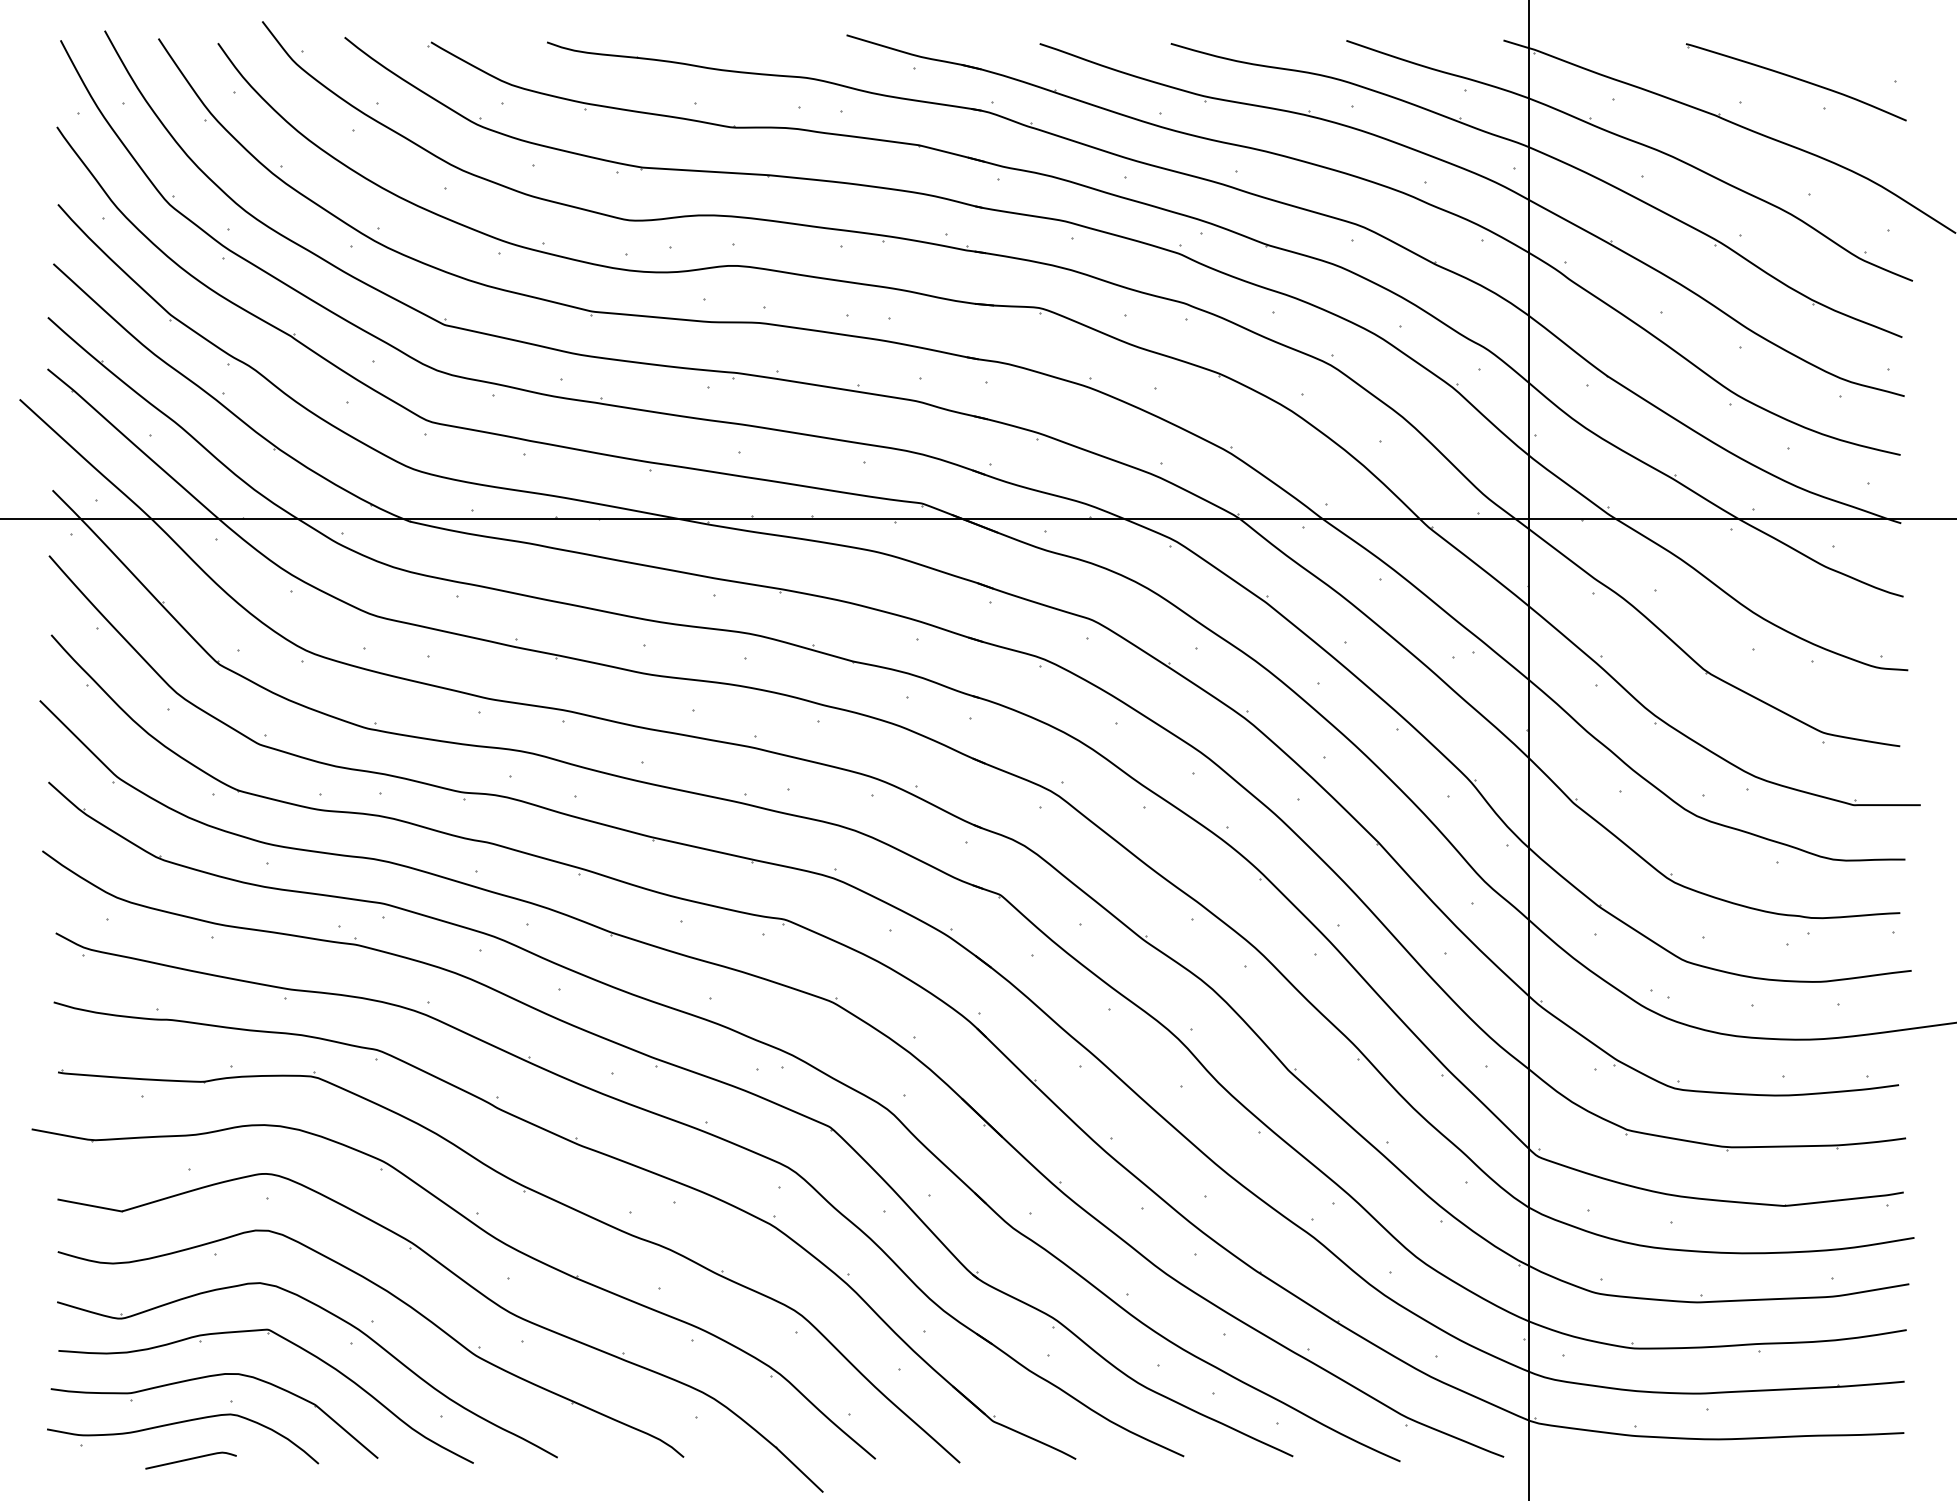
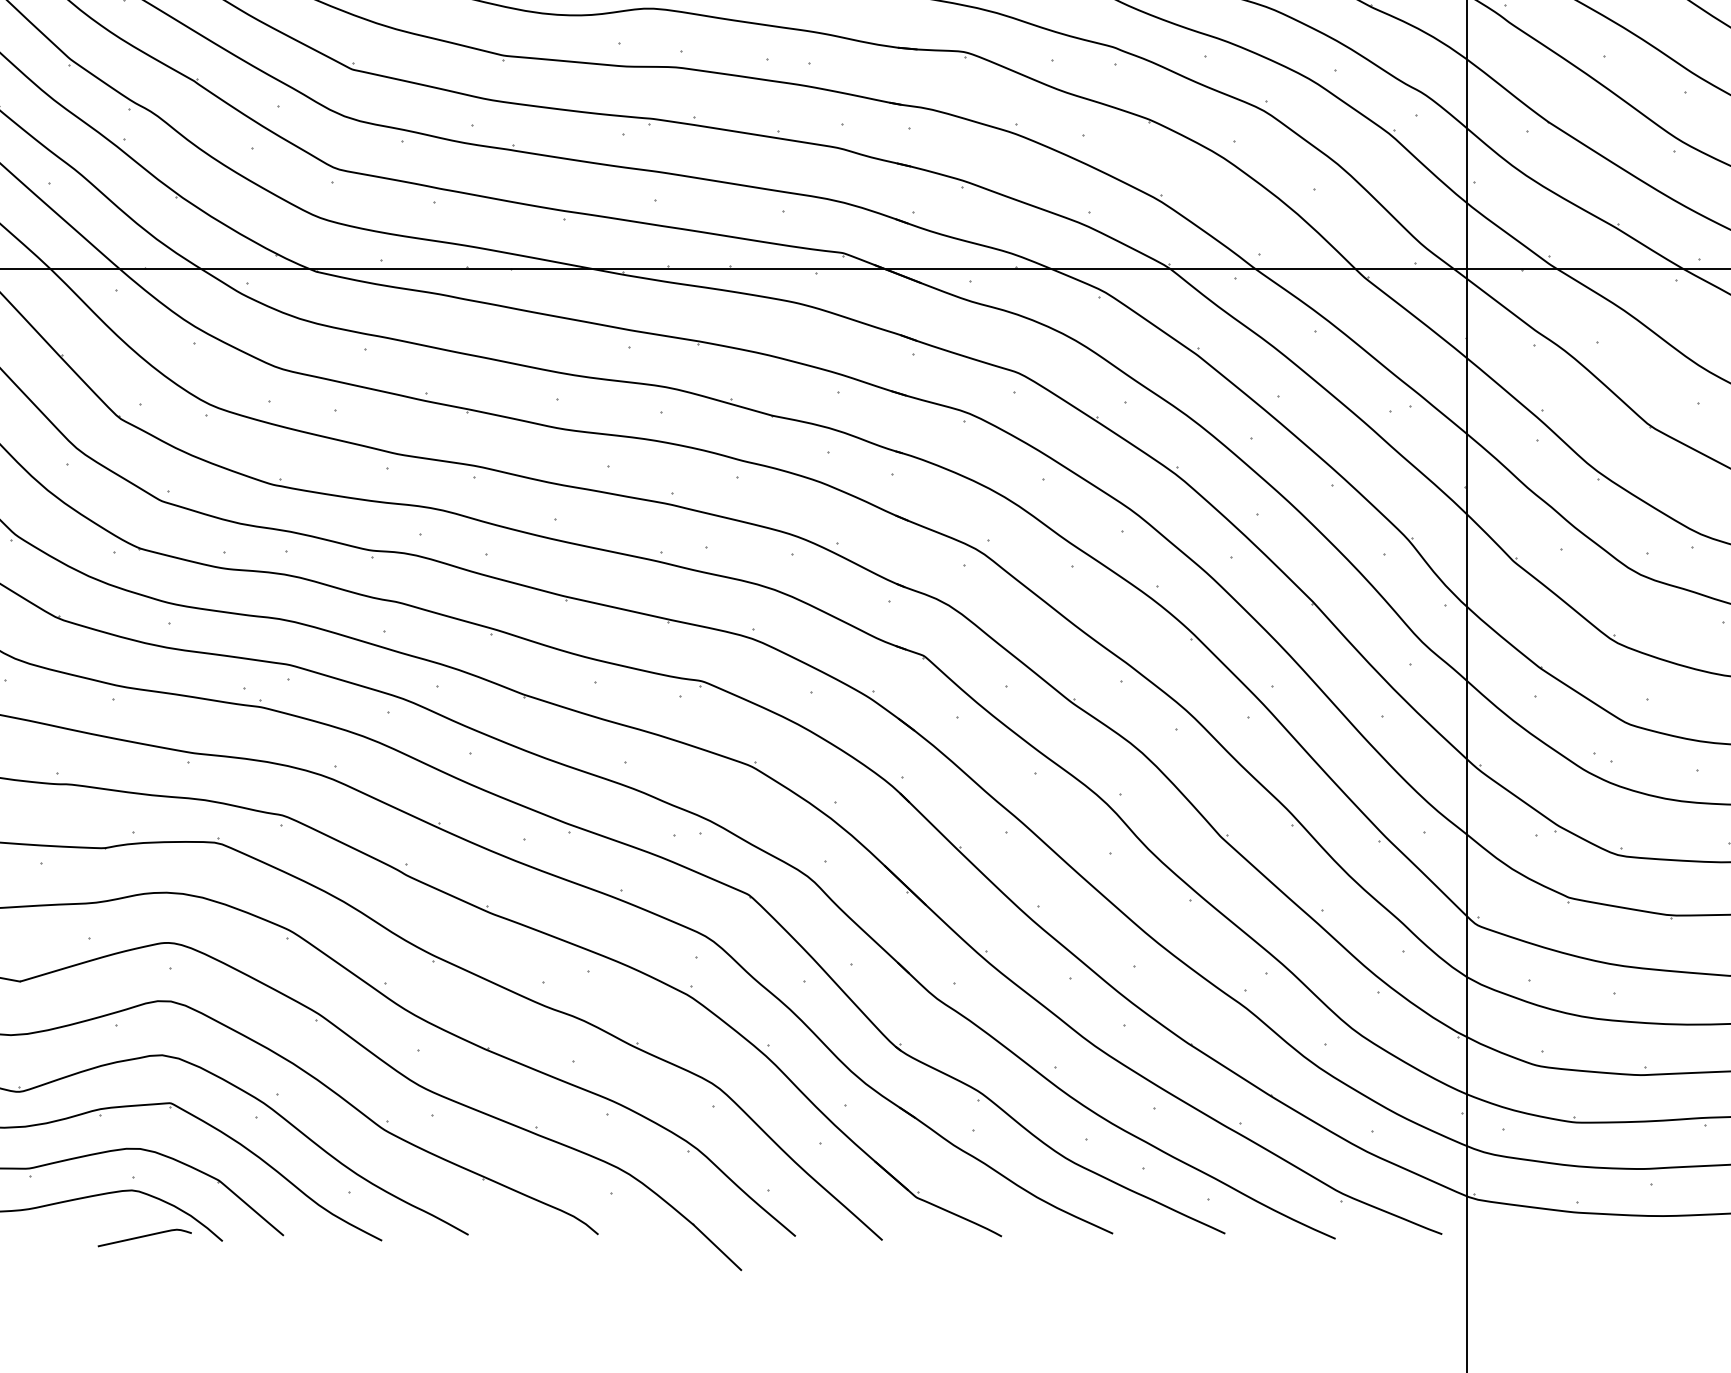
curve: (190, 1459) -> (144, 1236), moved

